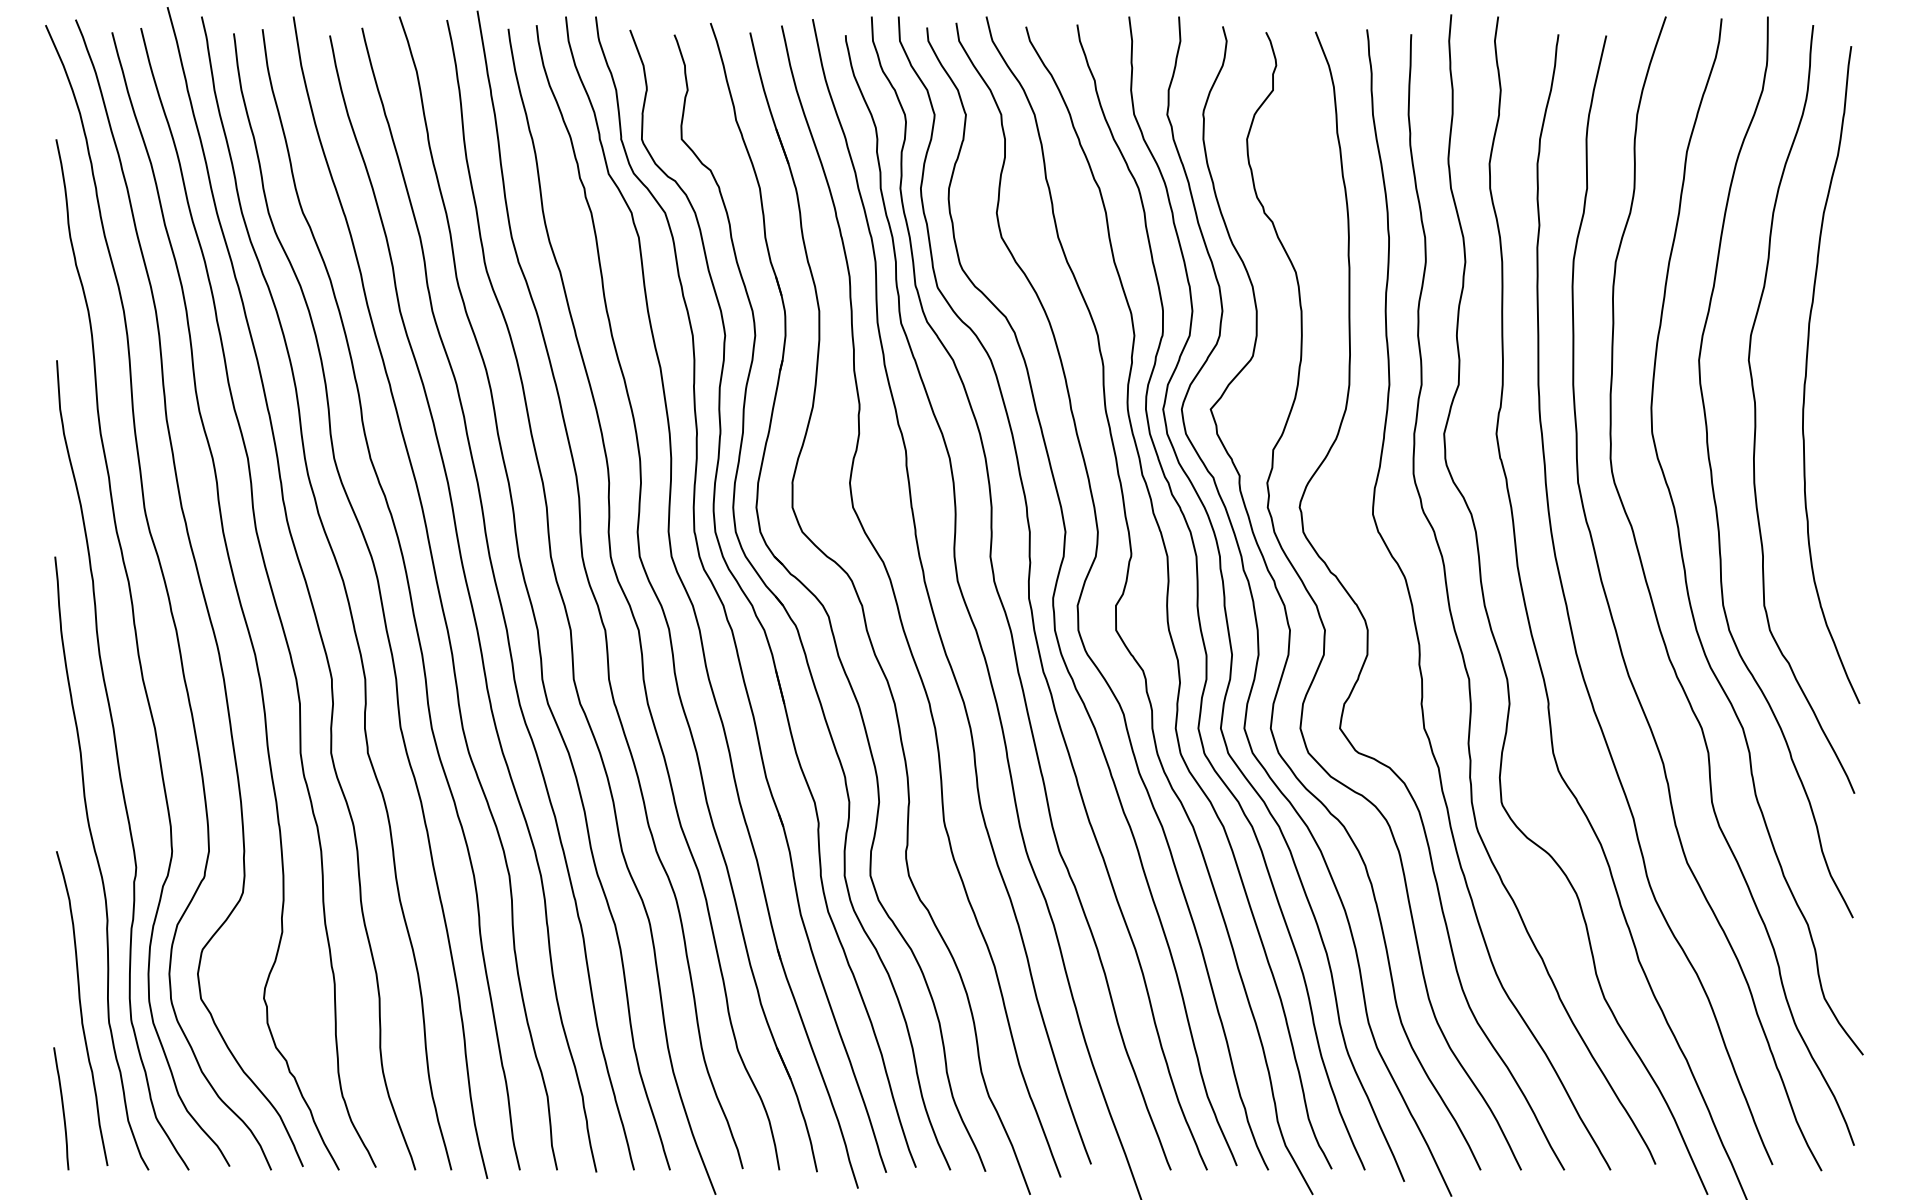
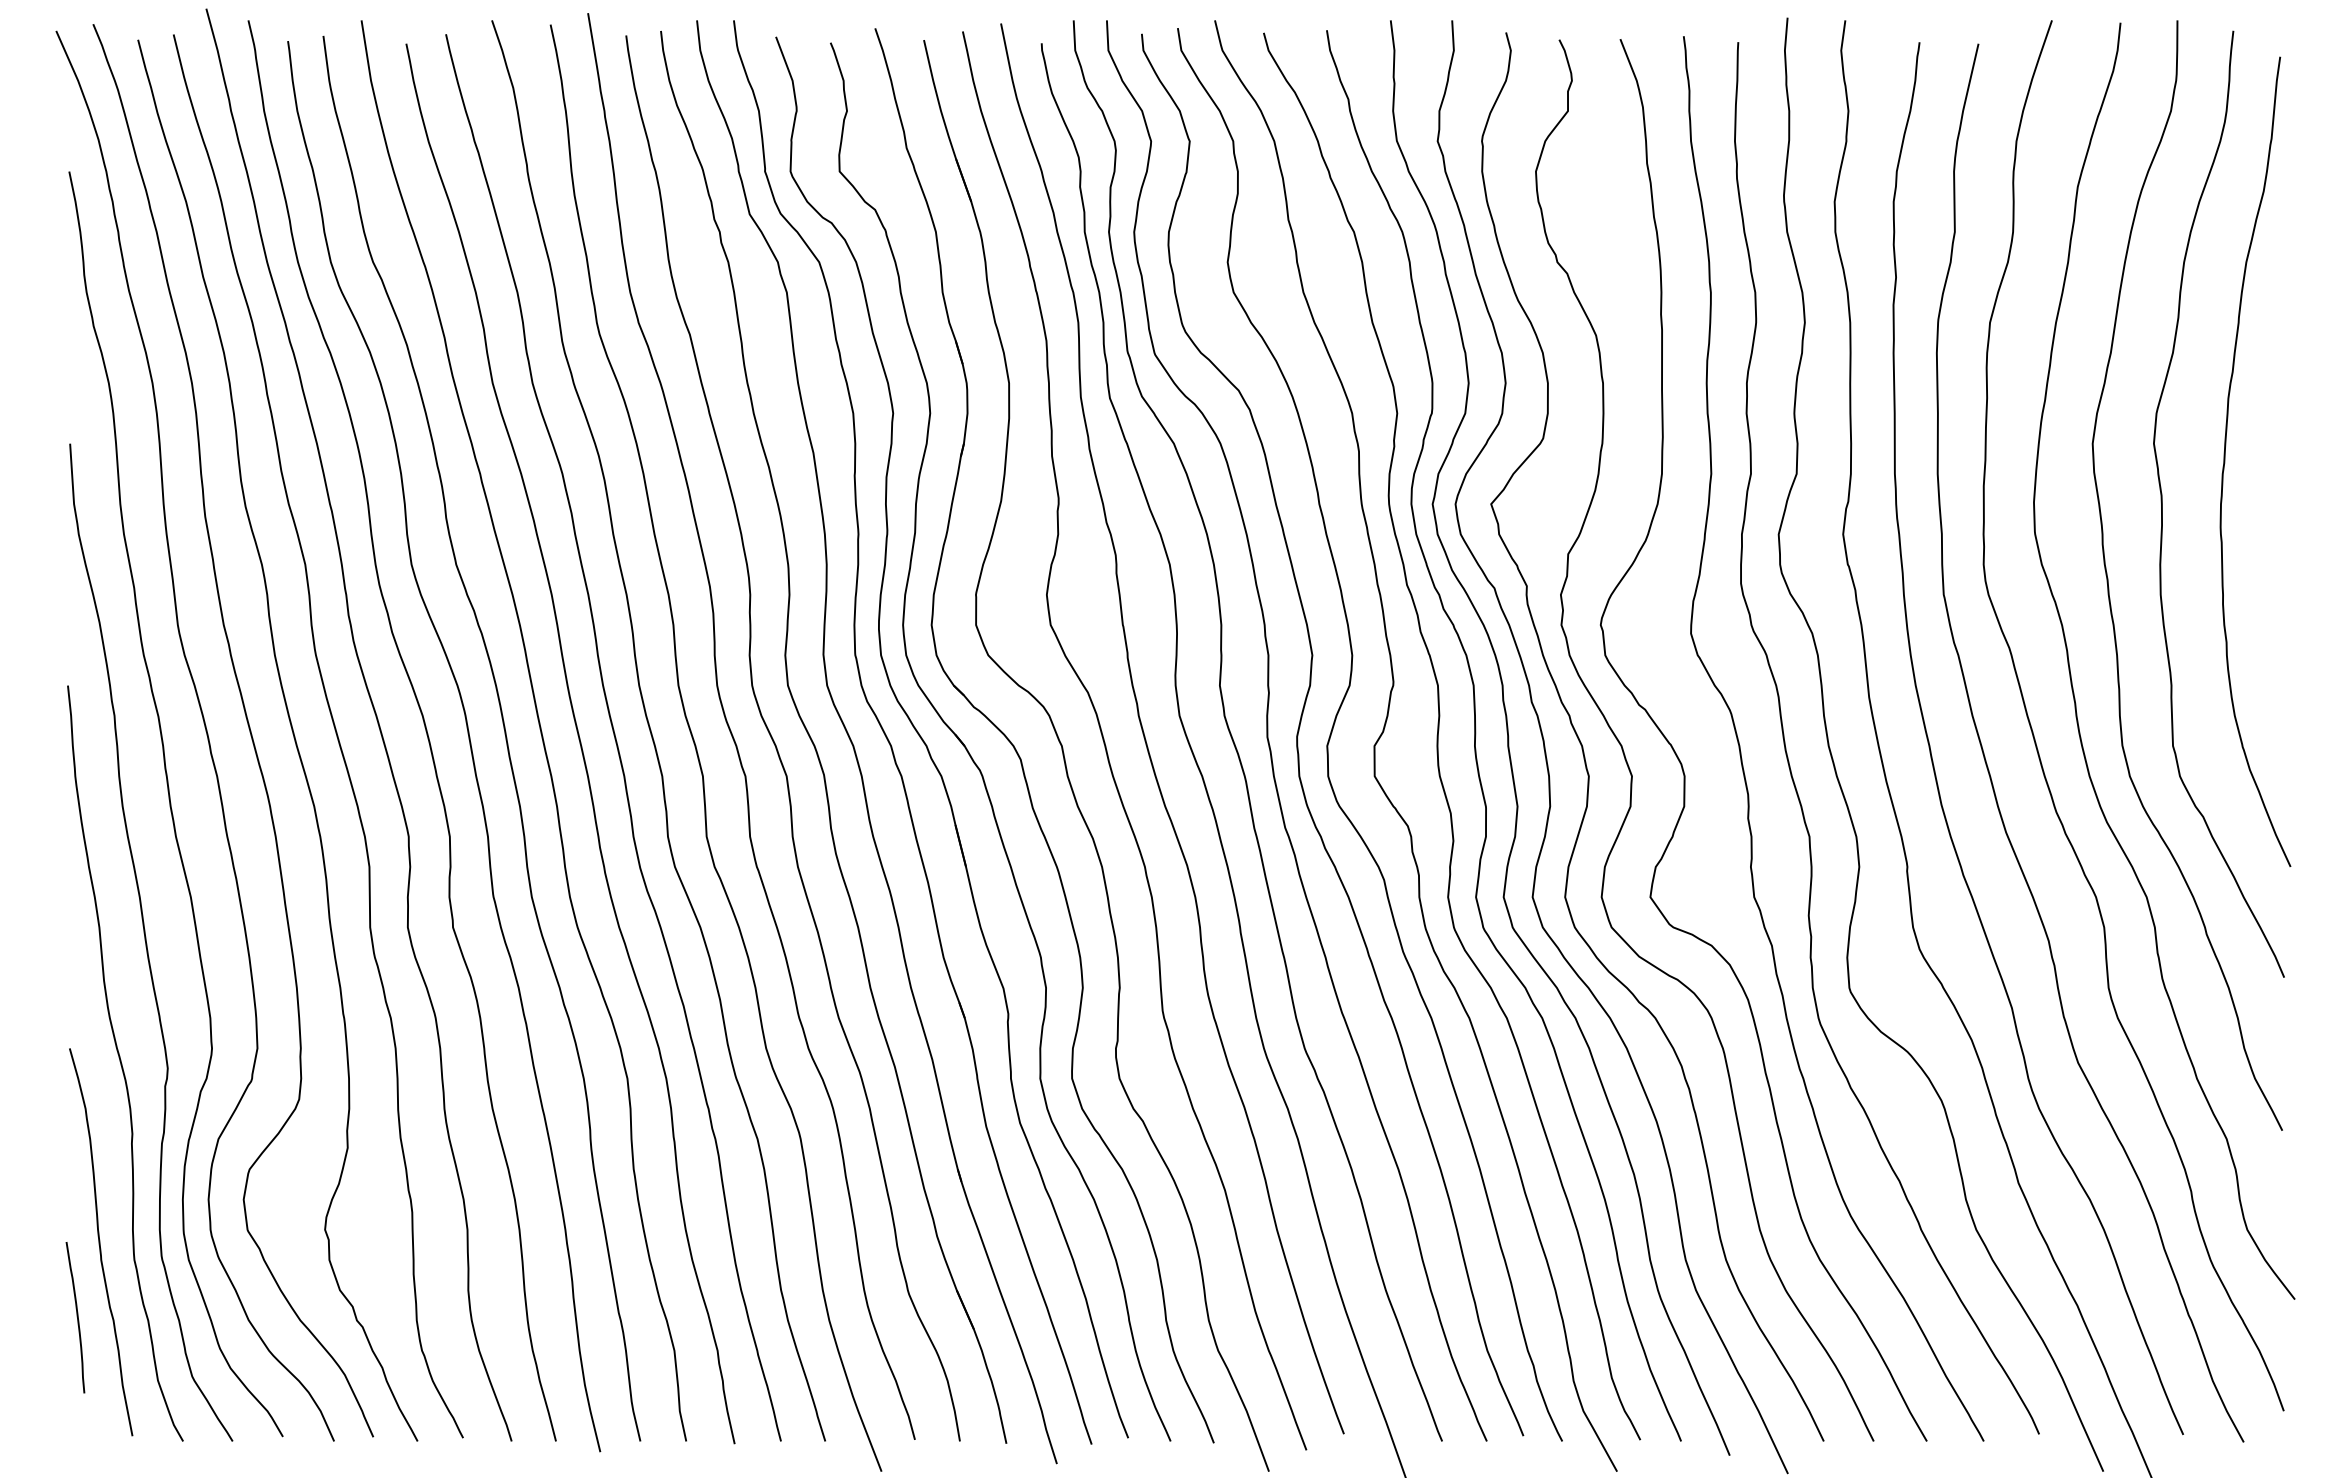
curve: (62, 1108) -> (76, 1317), moved

